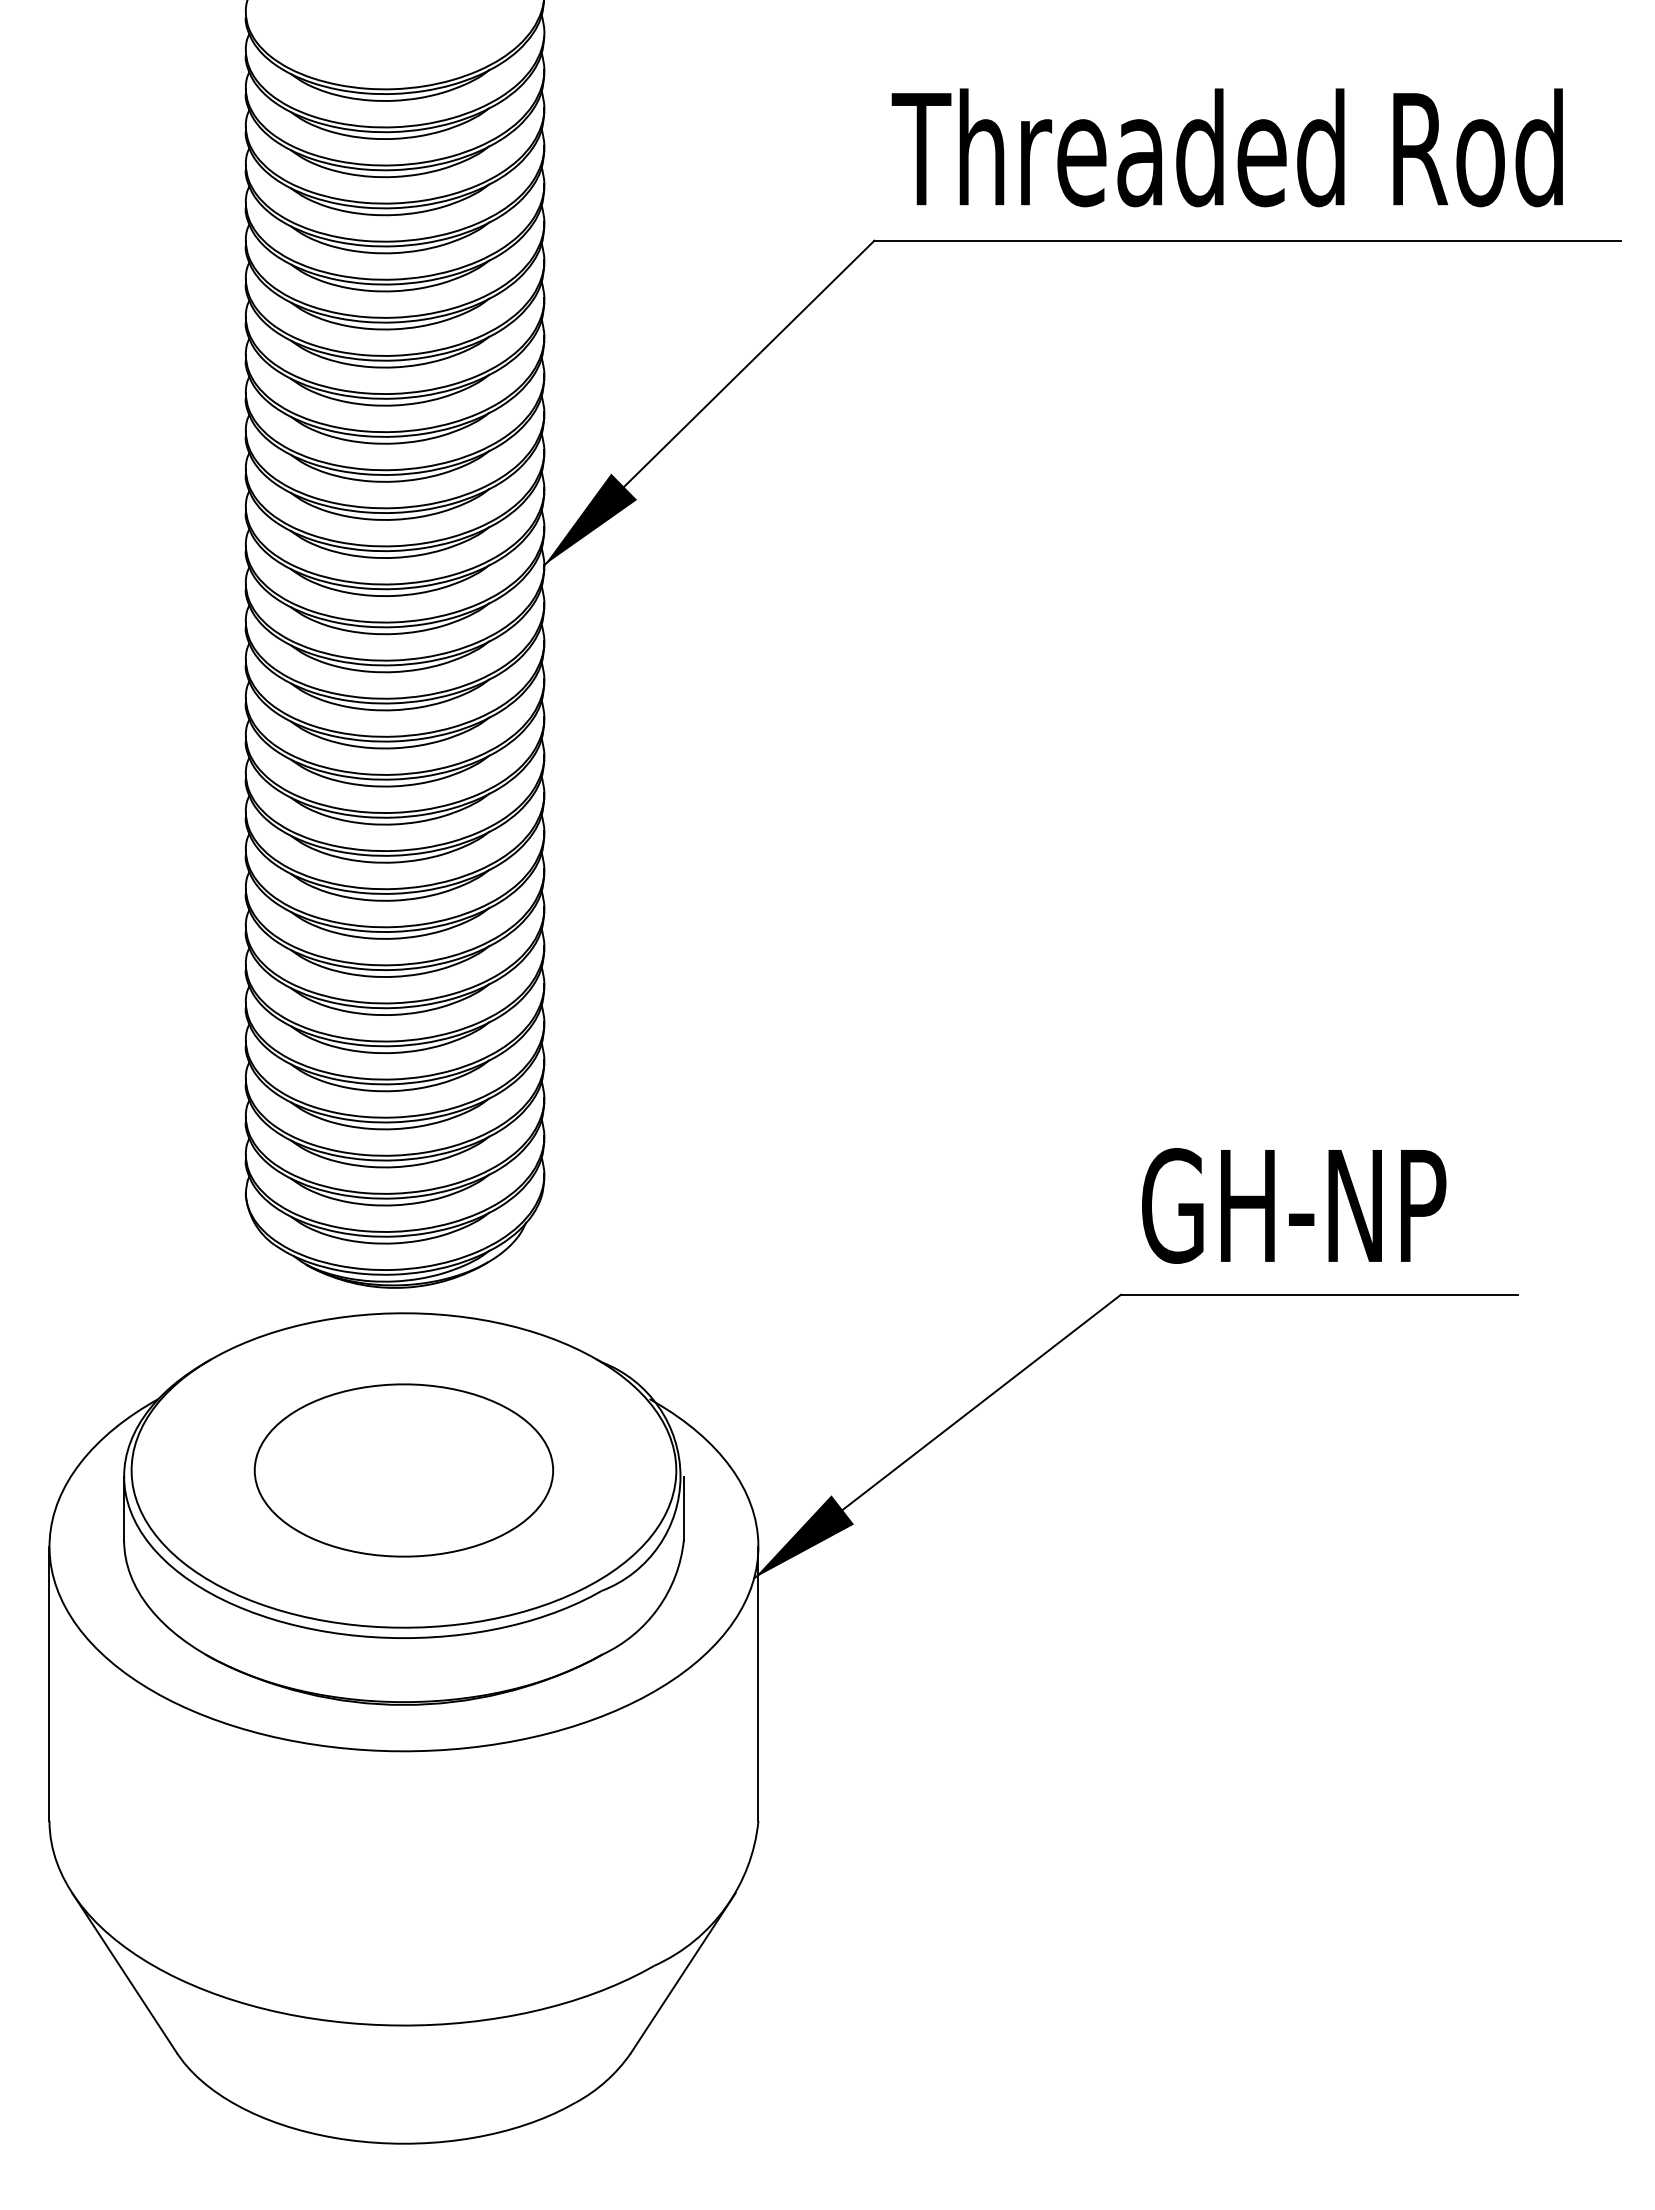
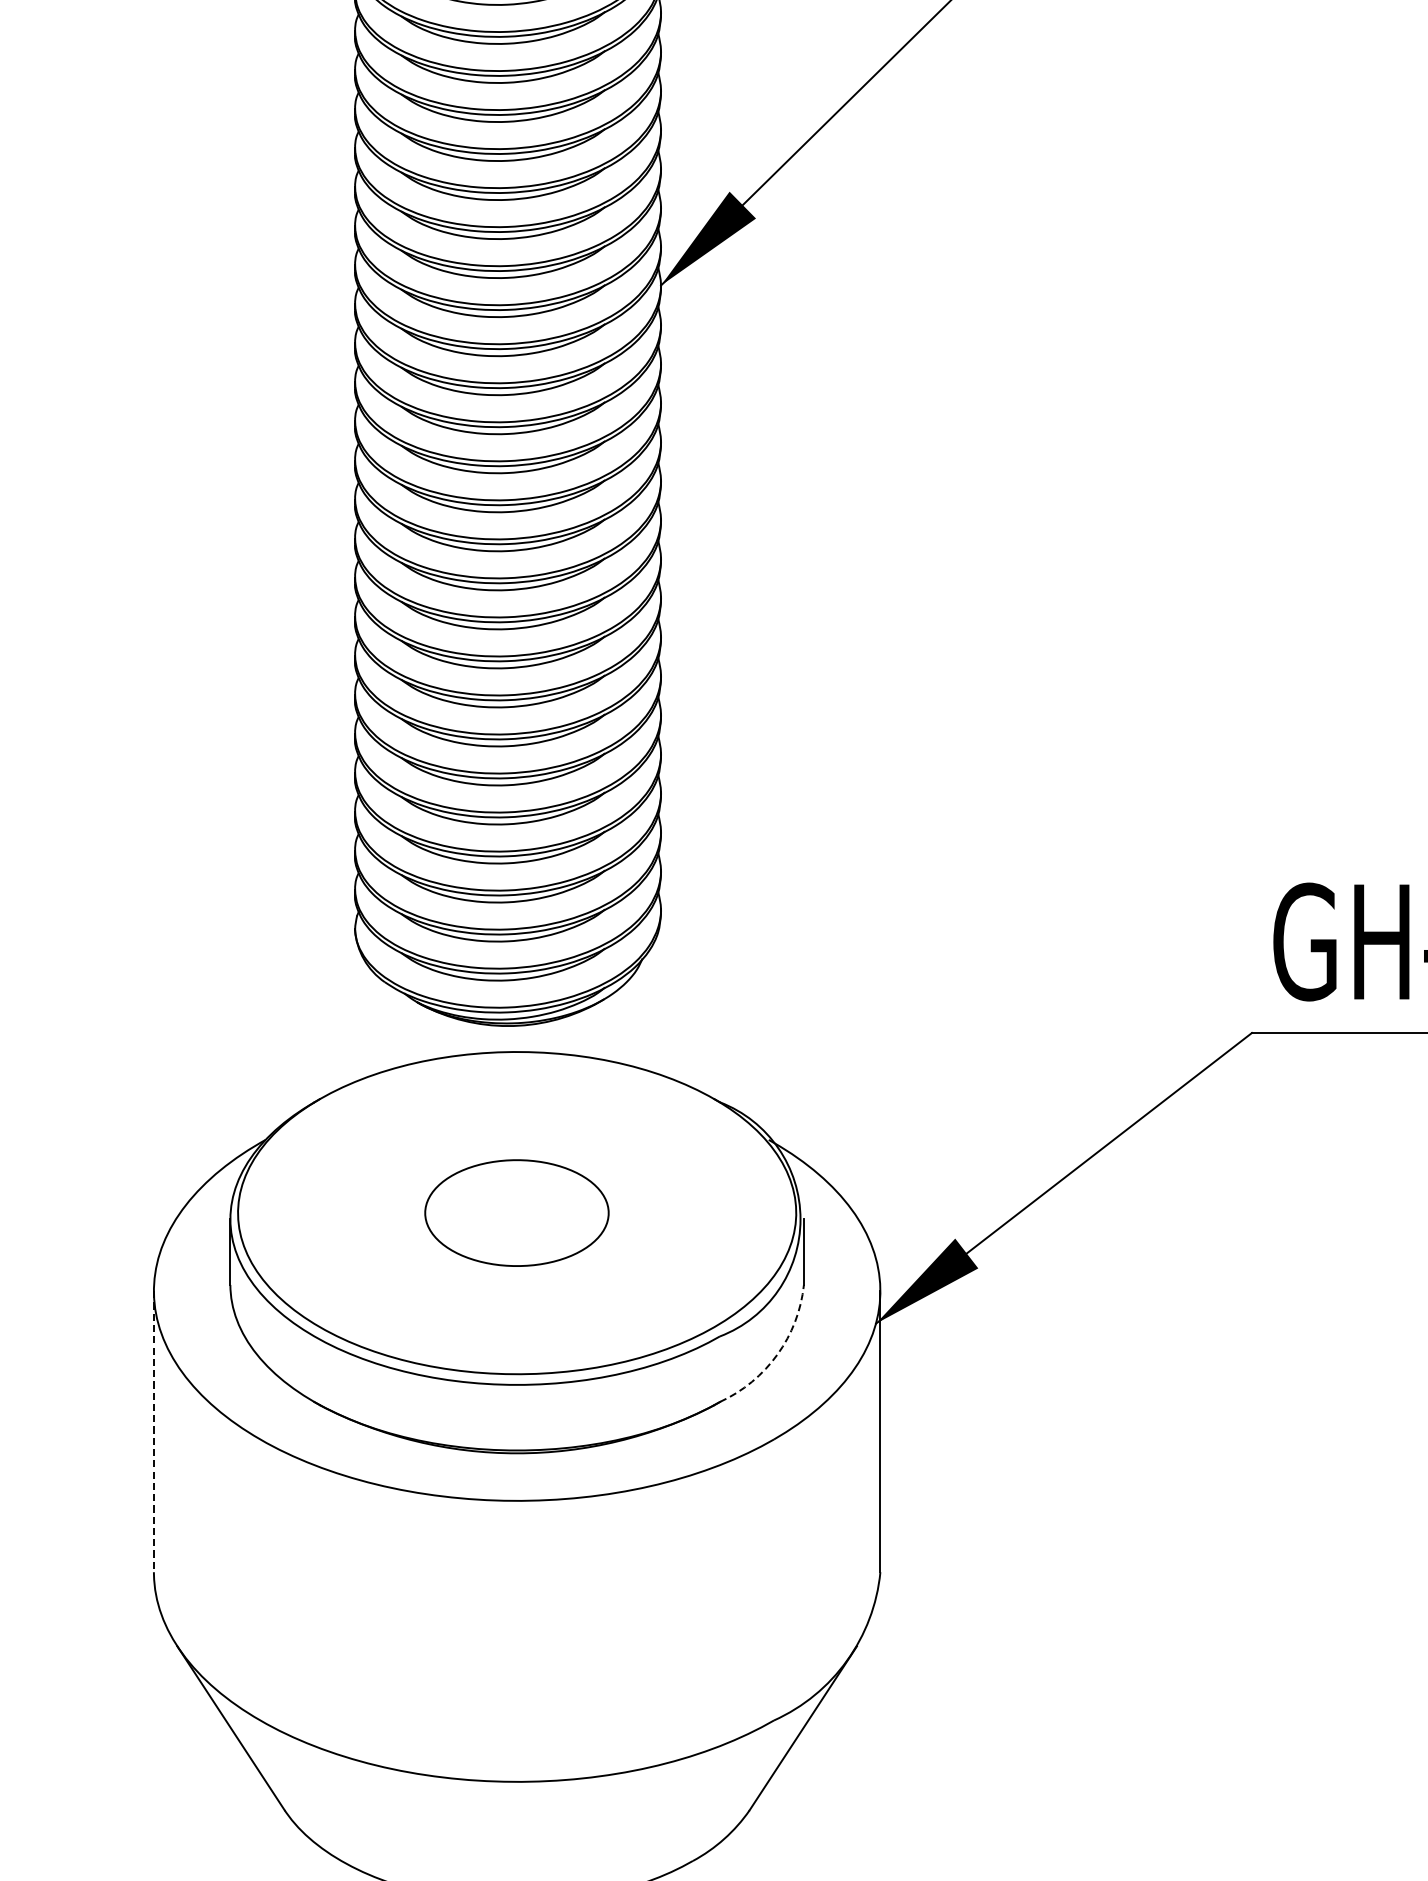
part: (403, 1470) -> (516, 1213), size x0.6
arc: (658, 1608) -> (777, 1354), solid -> dashed
line: (49, 1684) -> (153, 1432), solid -> dashed

